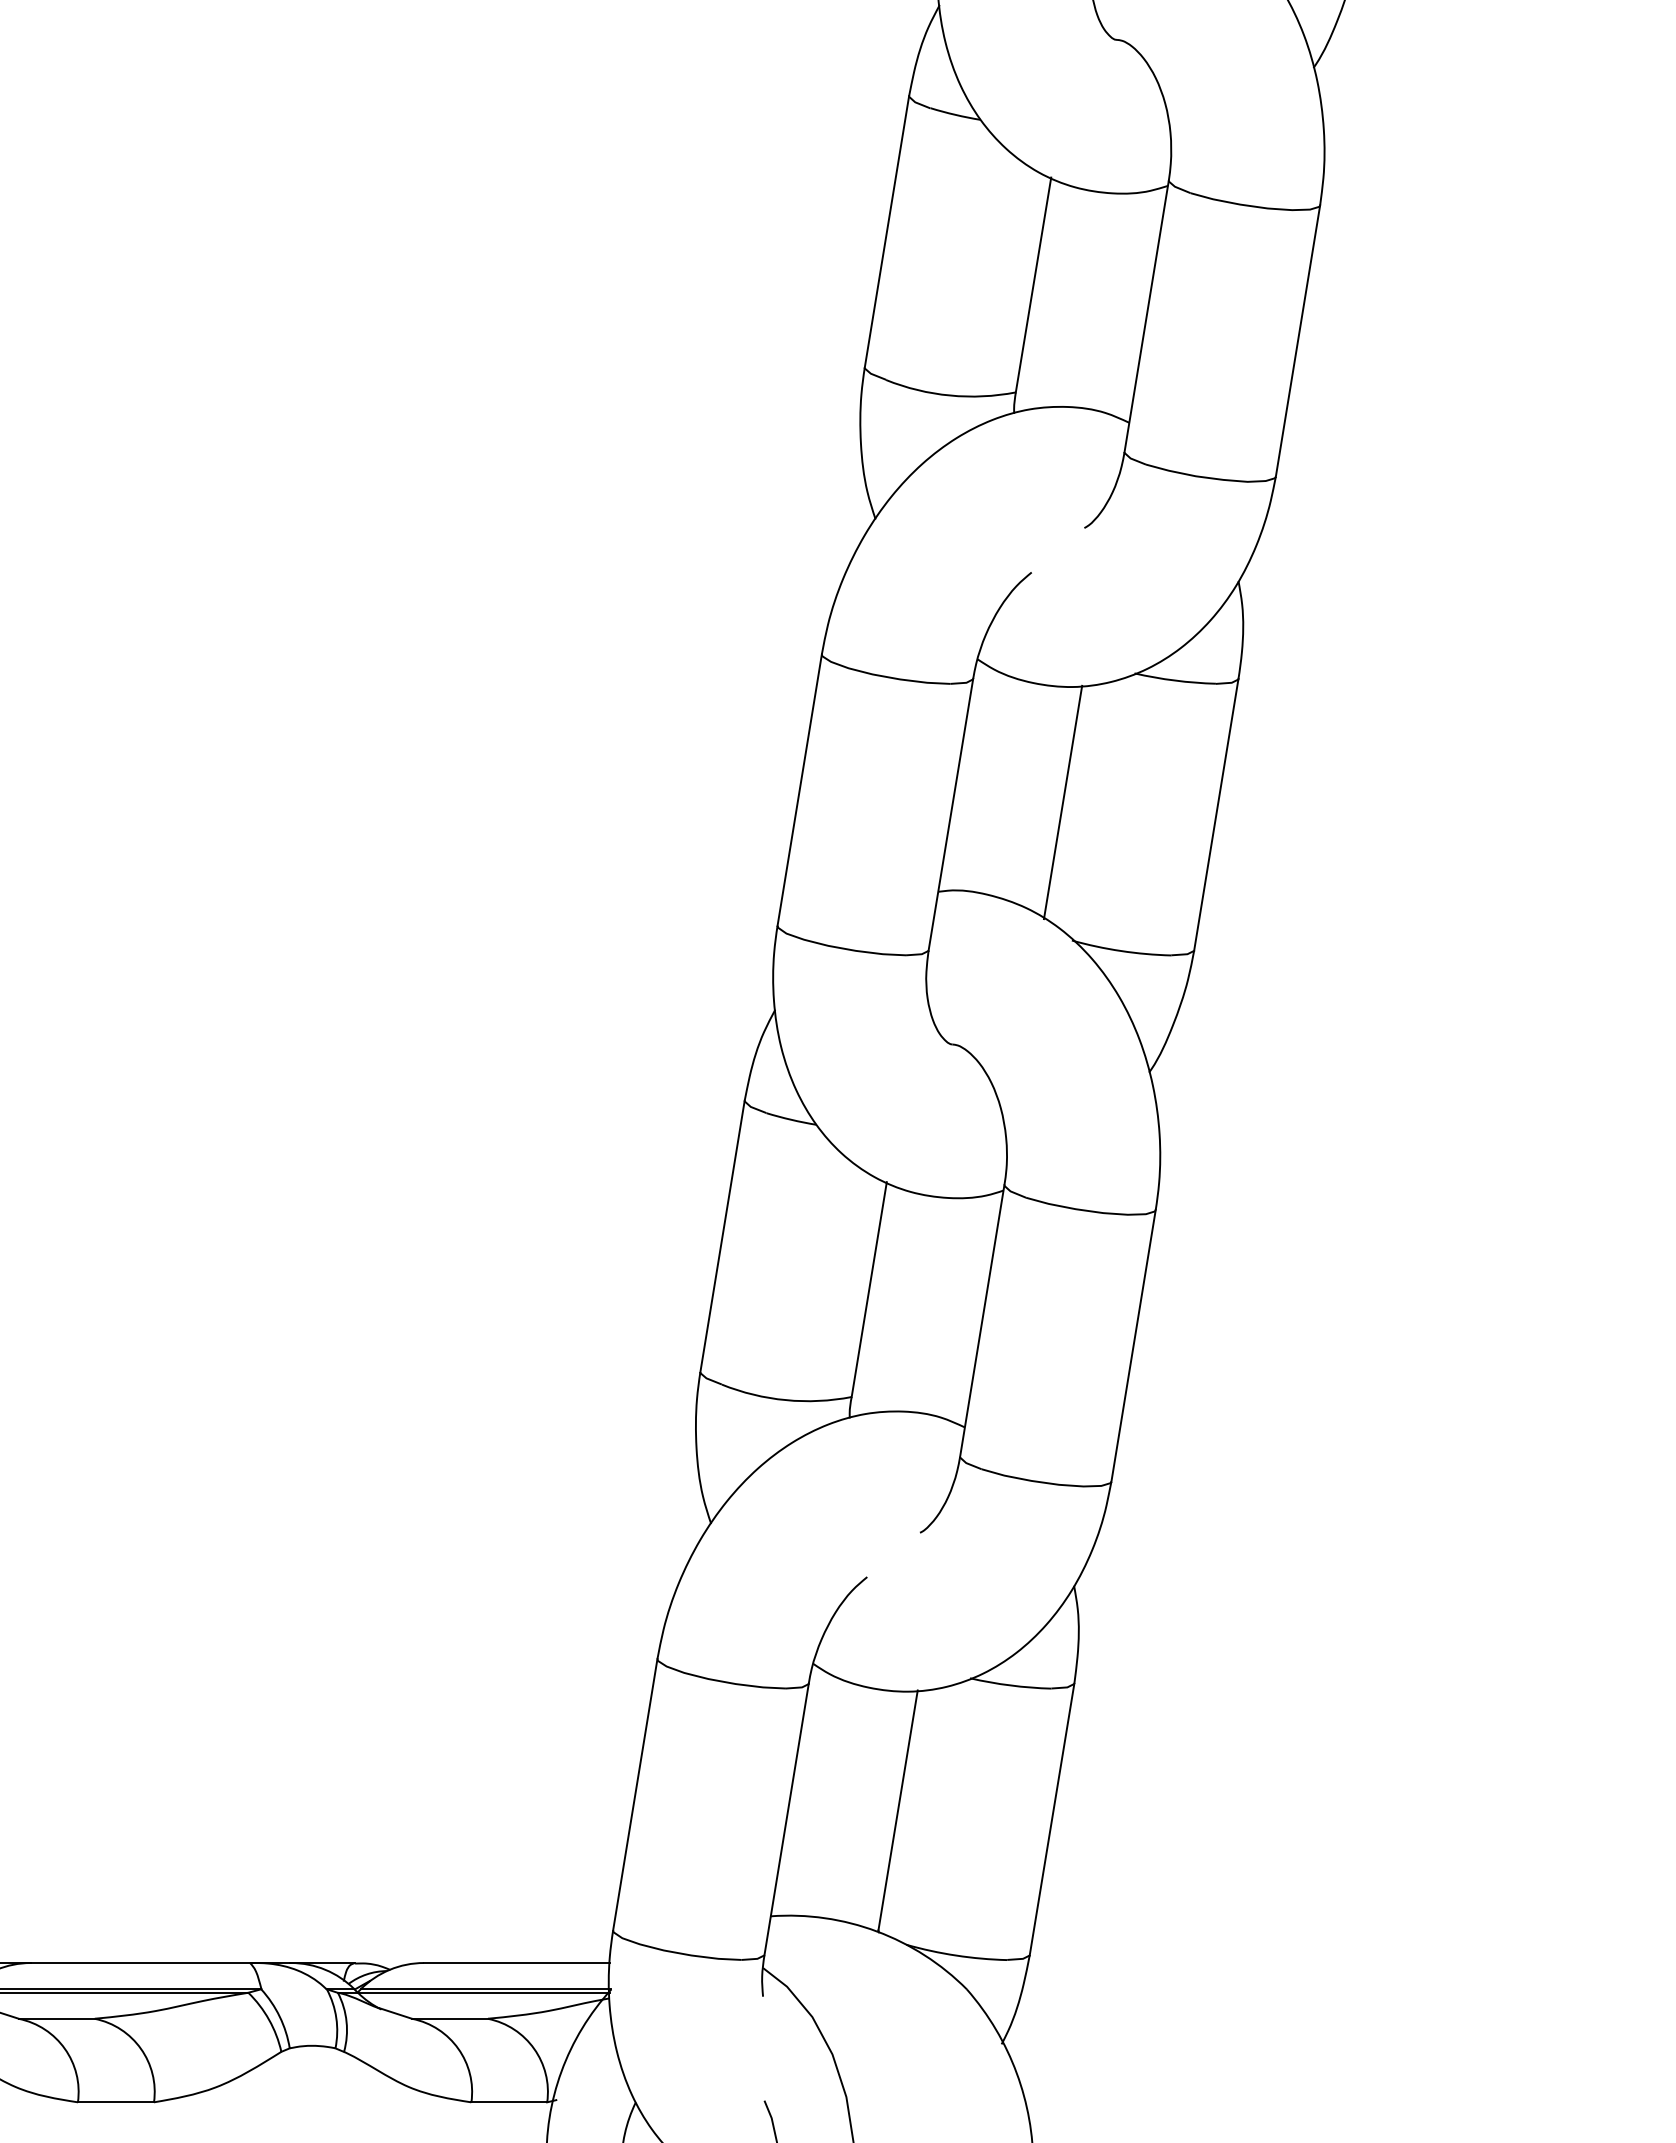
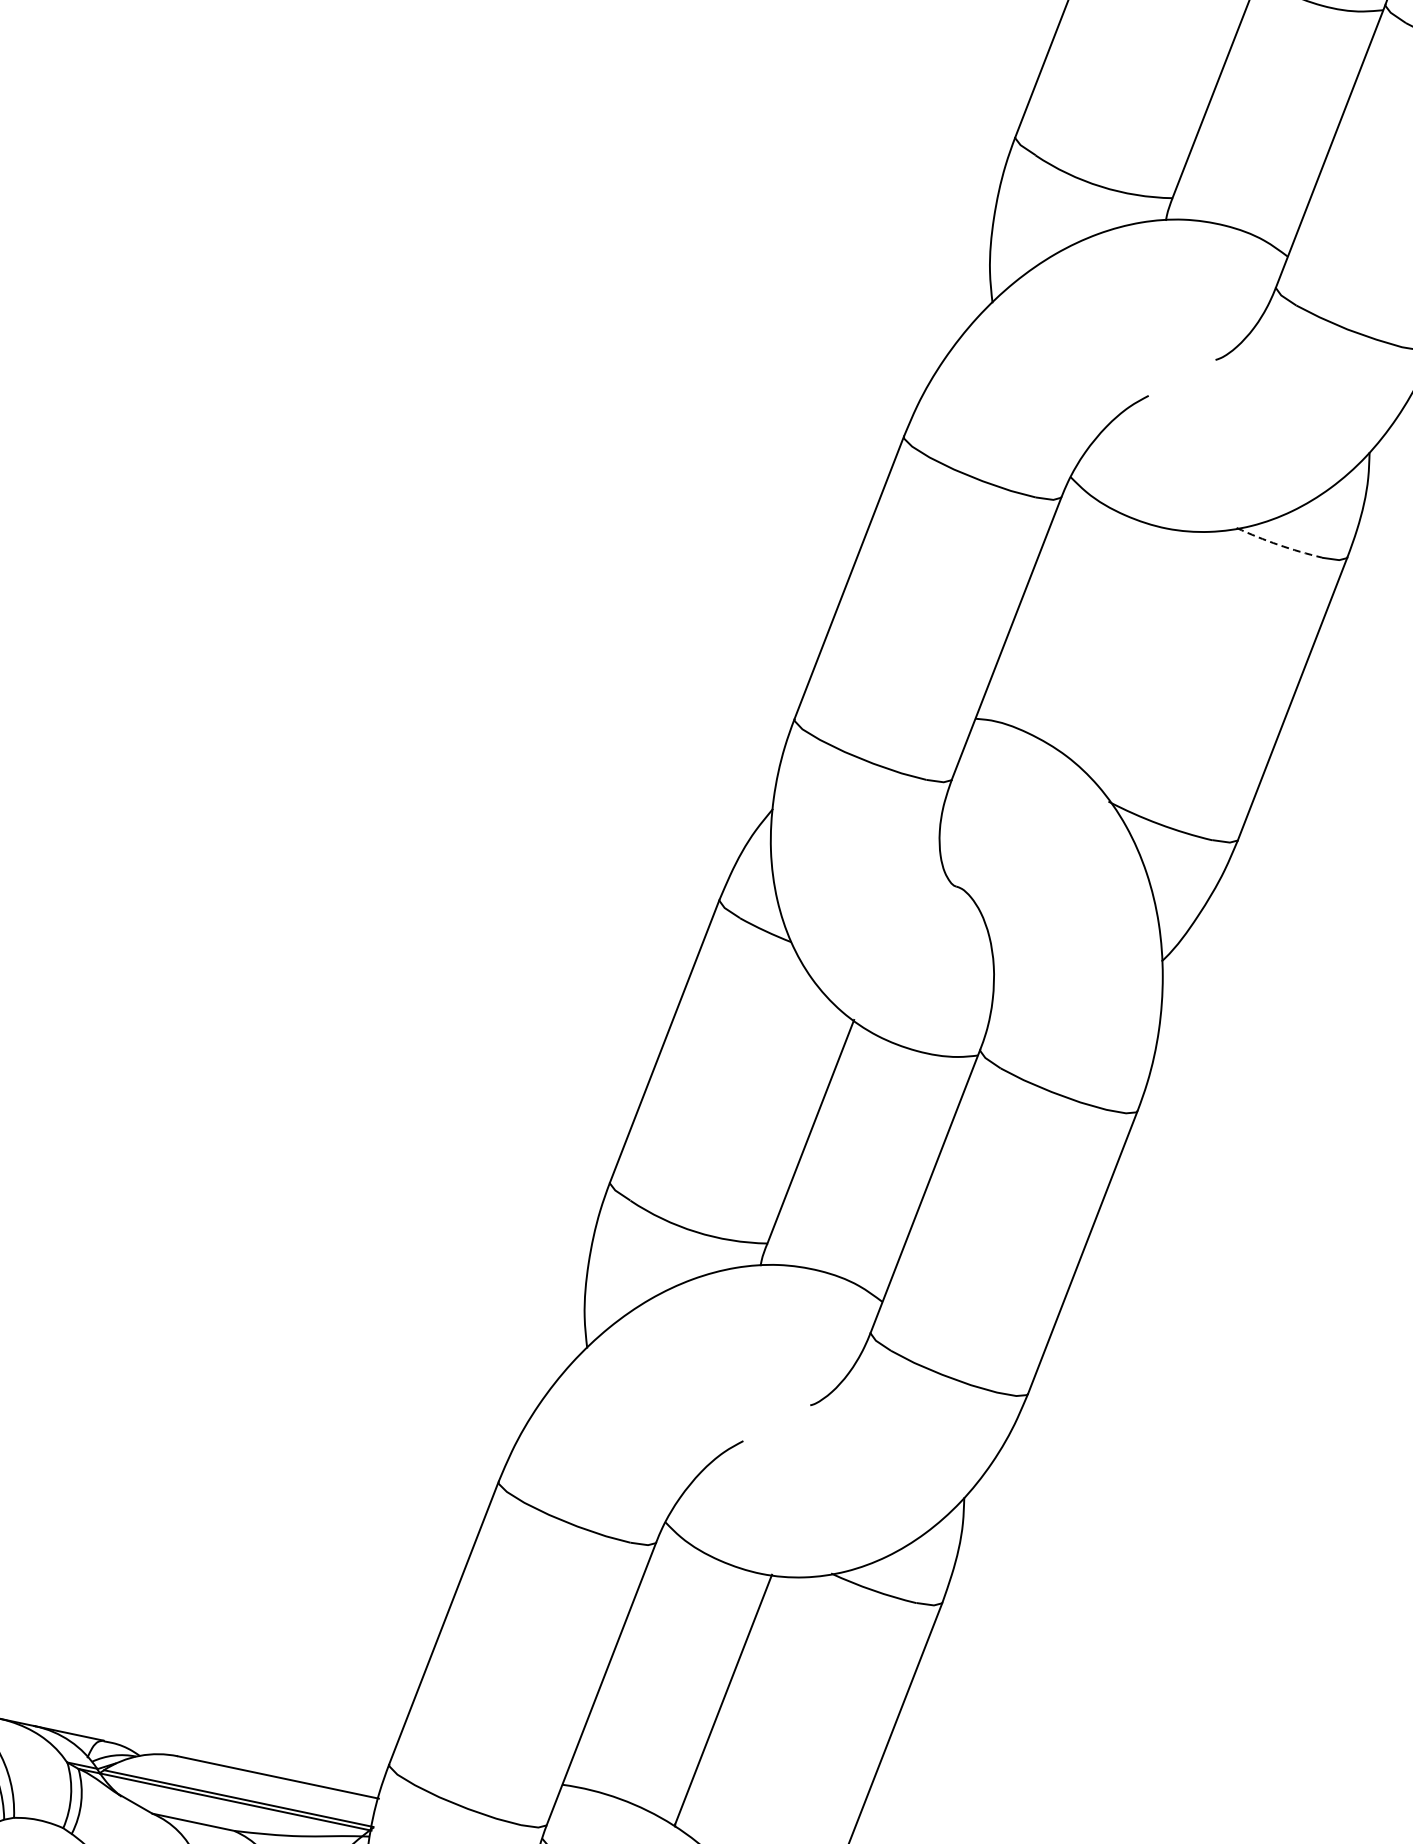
arc: (1174, 680) -> (1278, 544), solid -> dashed
line: (1062, 802) -> (1129, 650), removed

